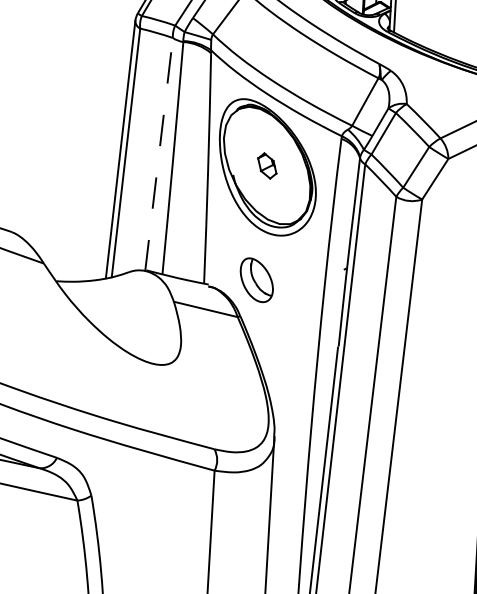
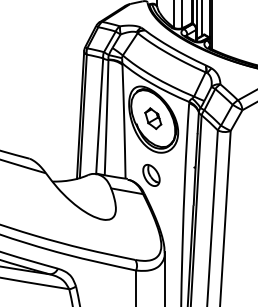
line: (158, 153) -> (99, 115), dashed -> solid
part: (267, 165) -> (153, 118), size x1.67

